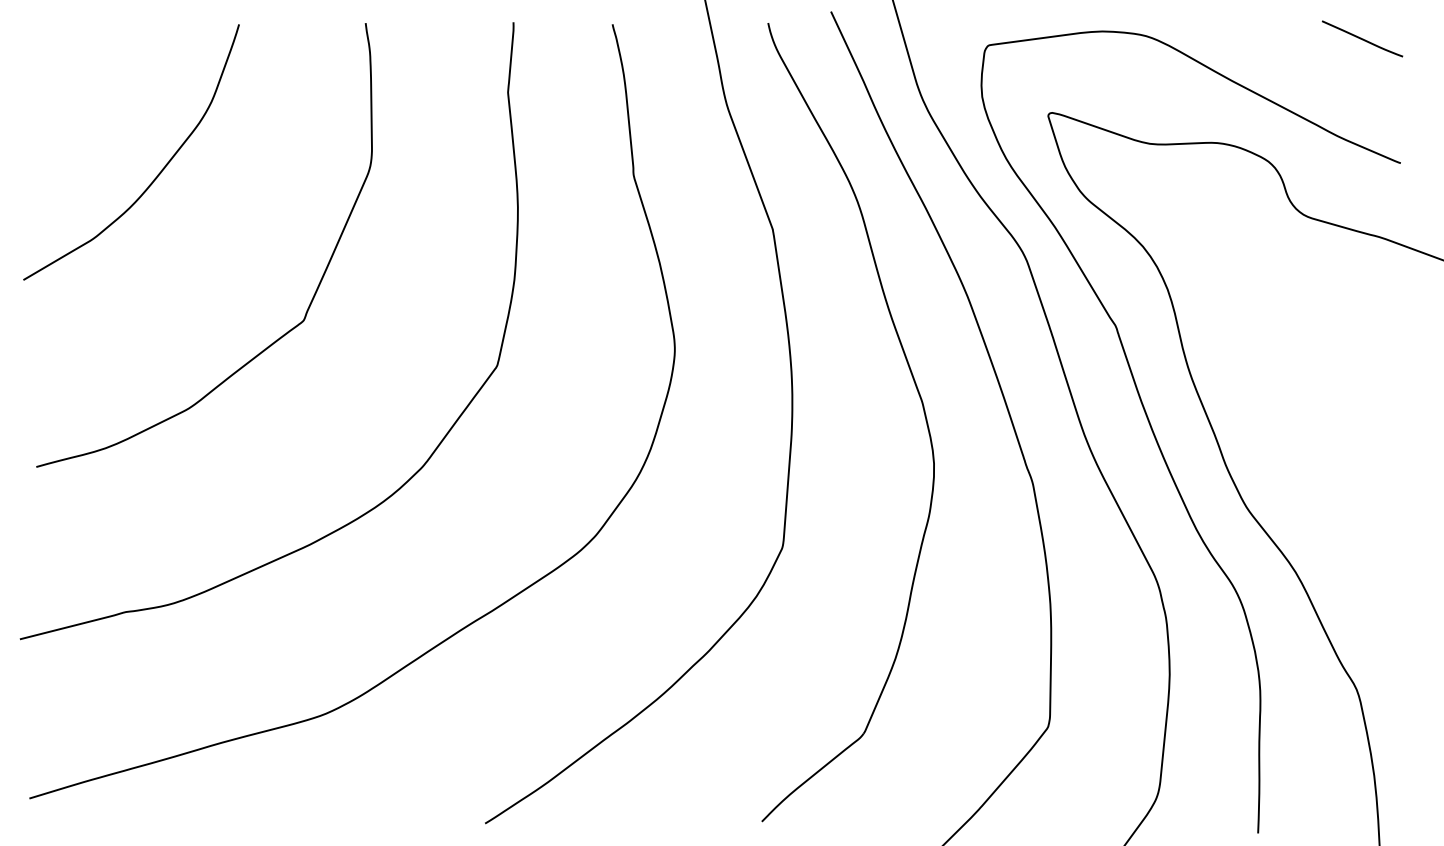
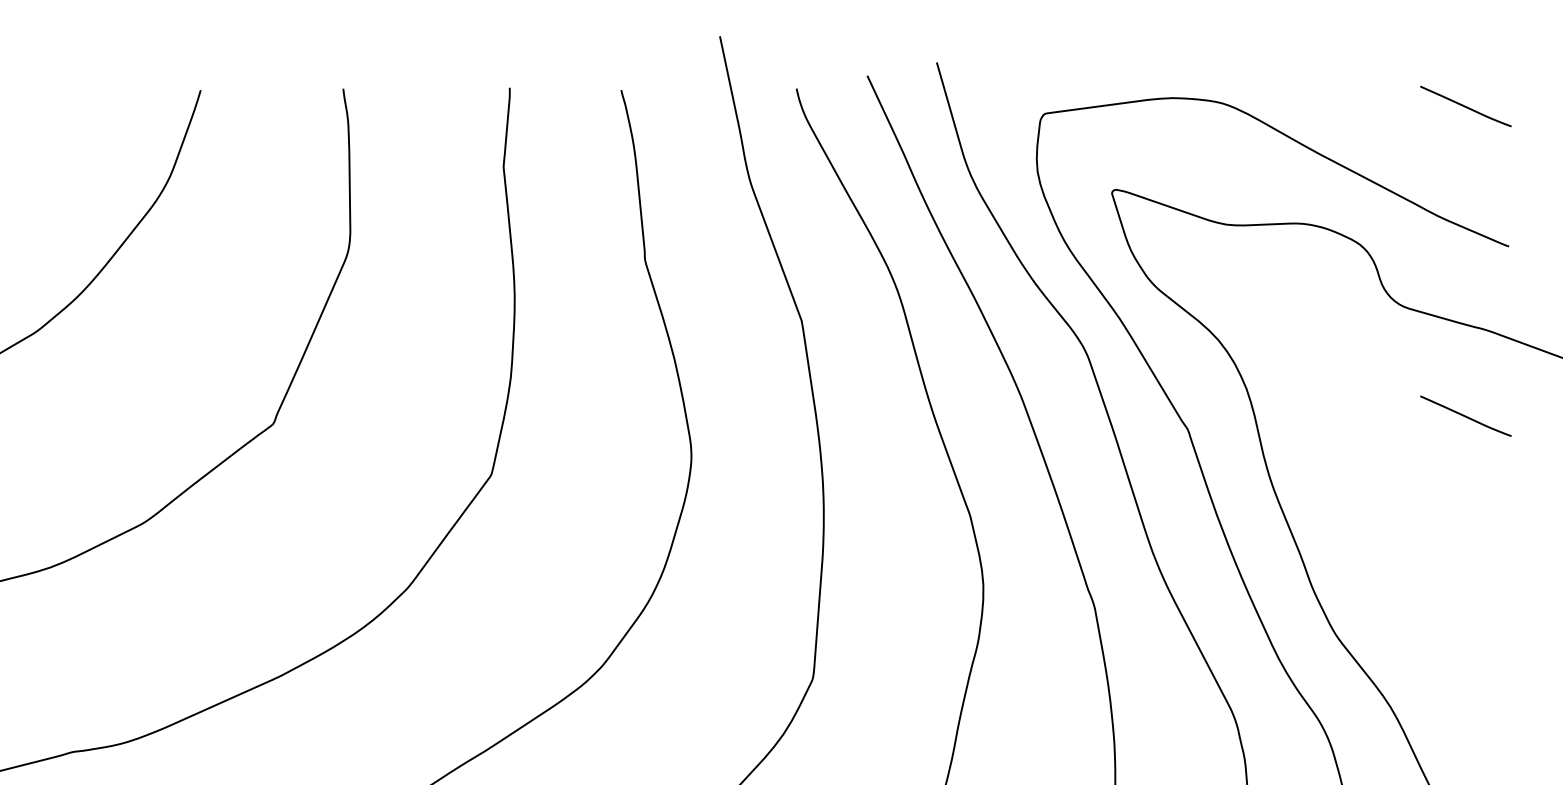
line: (1362, 313) -> (1465, 415), added

